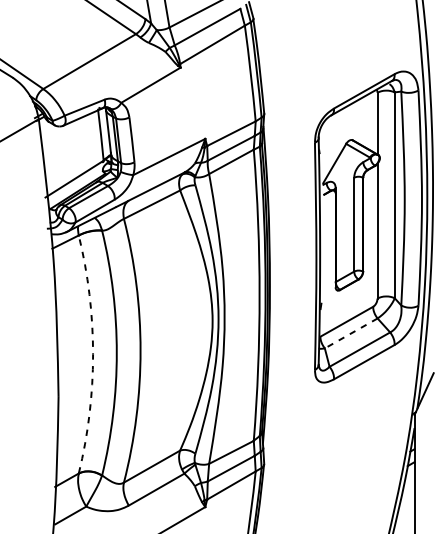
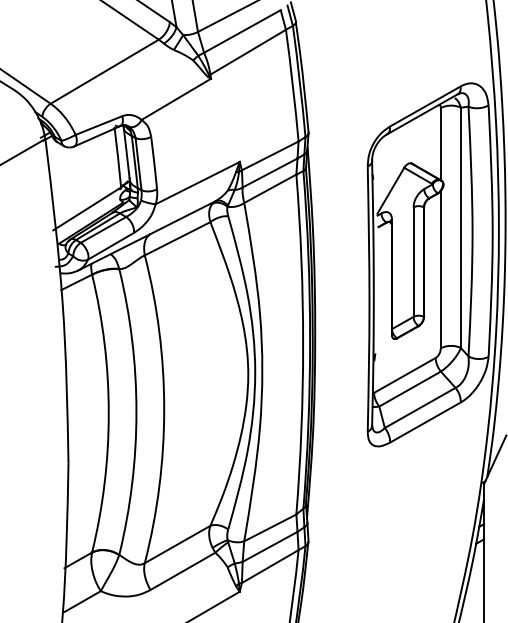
line: (350, 333) -> (409, 389), dashed -> solid
arc: (92, 354) -> (108, 413), dashed -> solid

